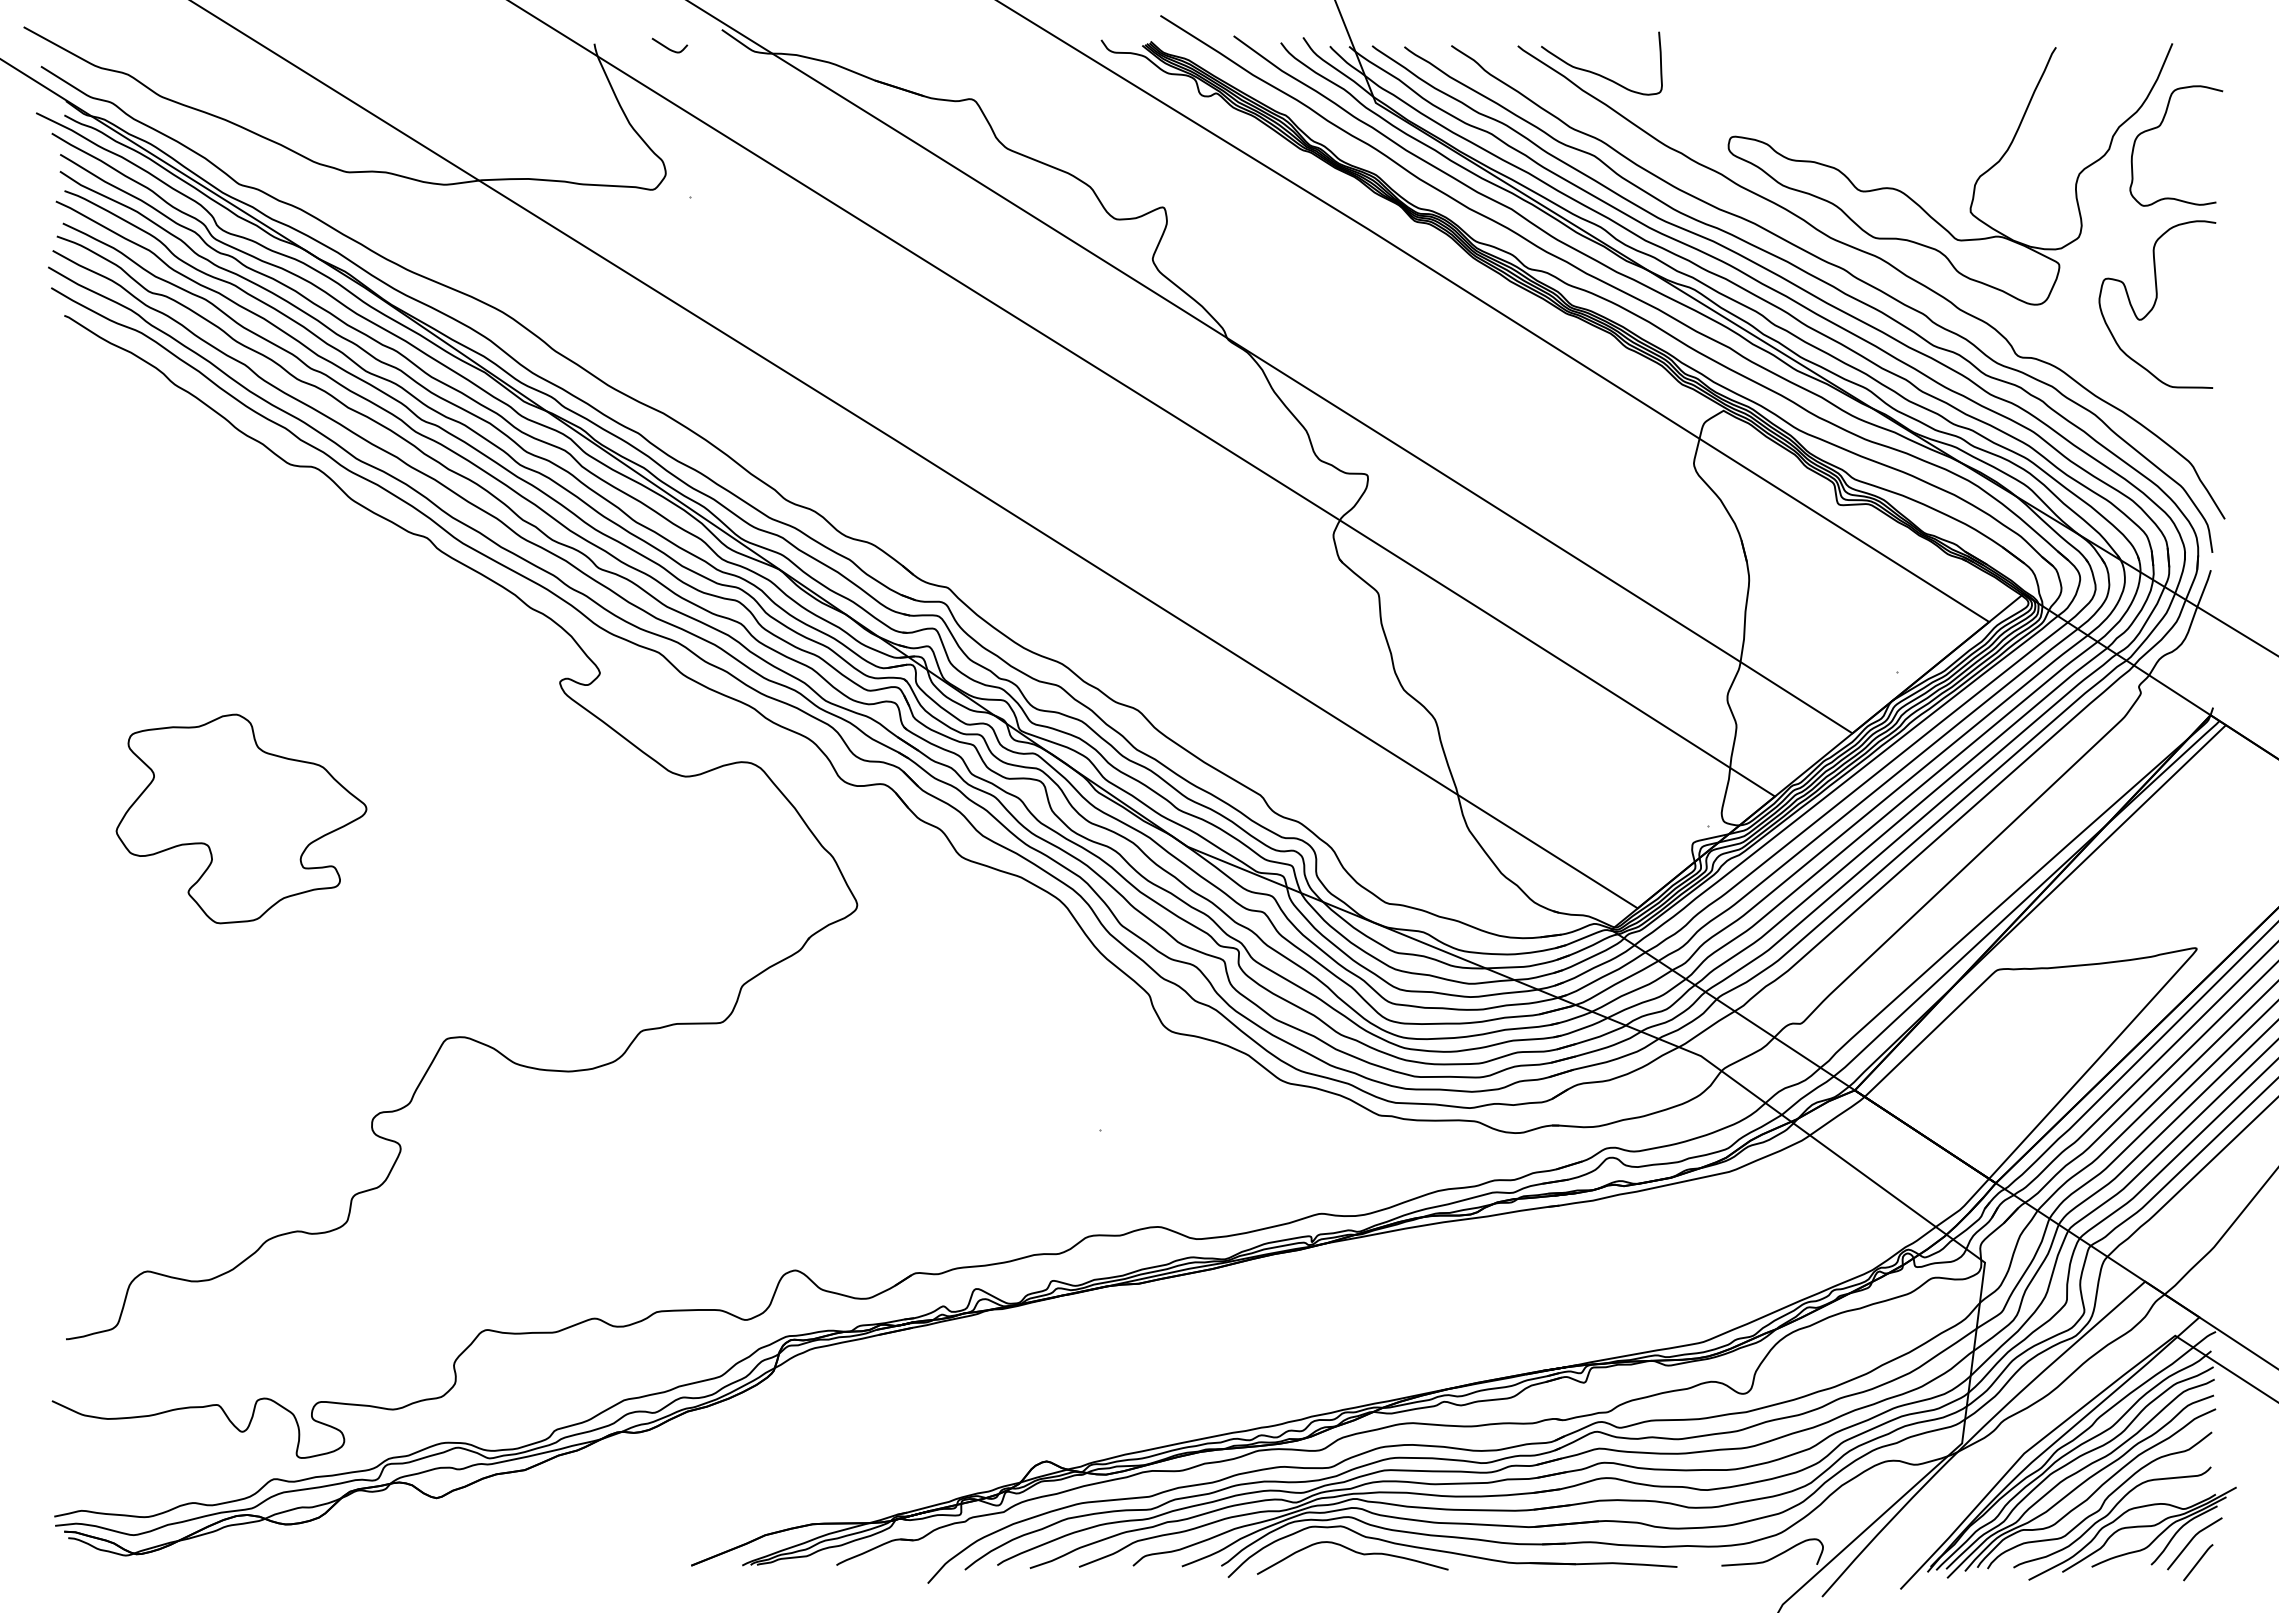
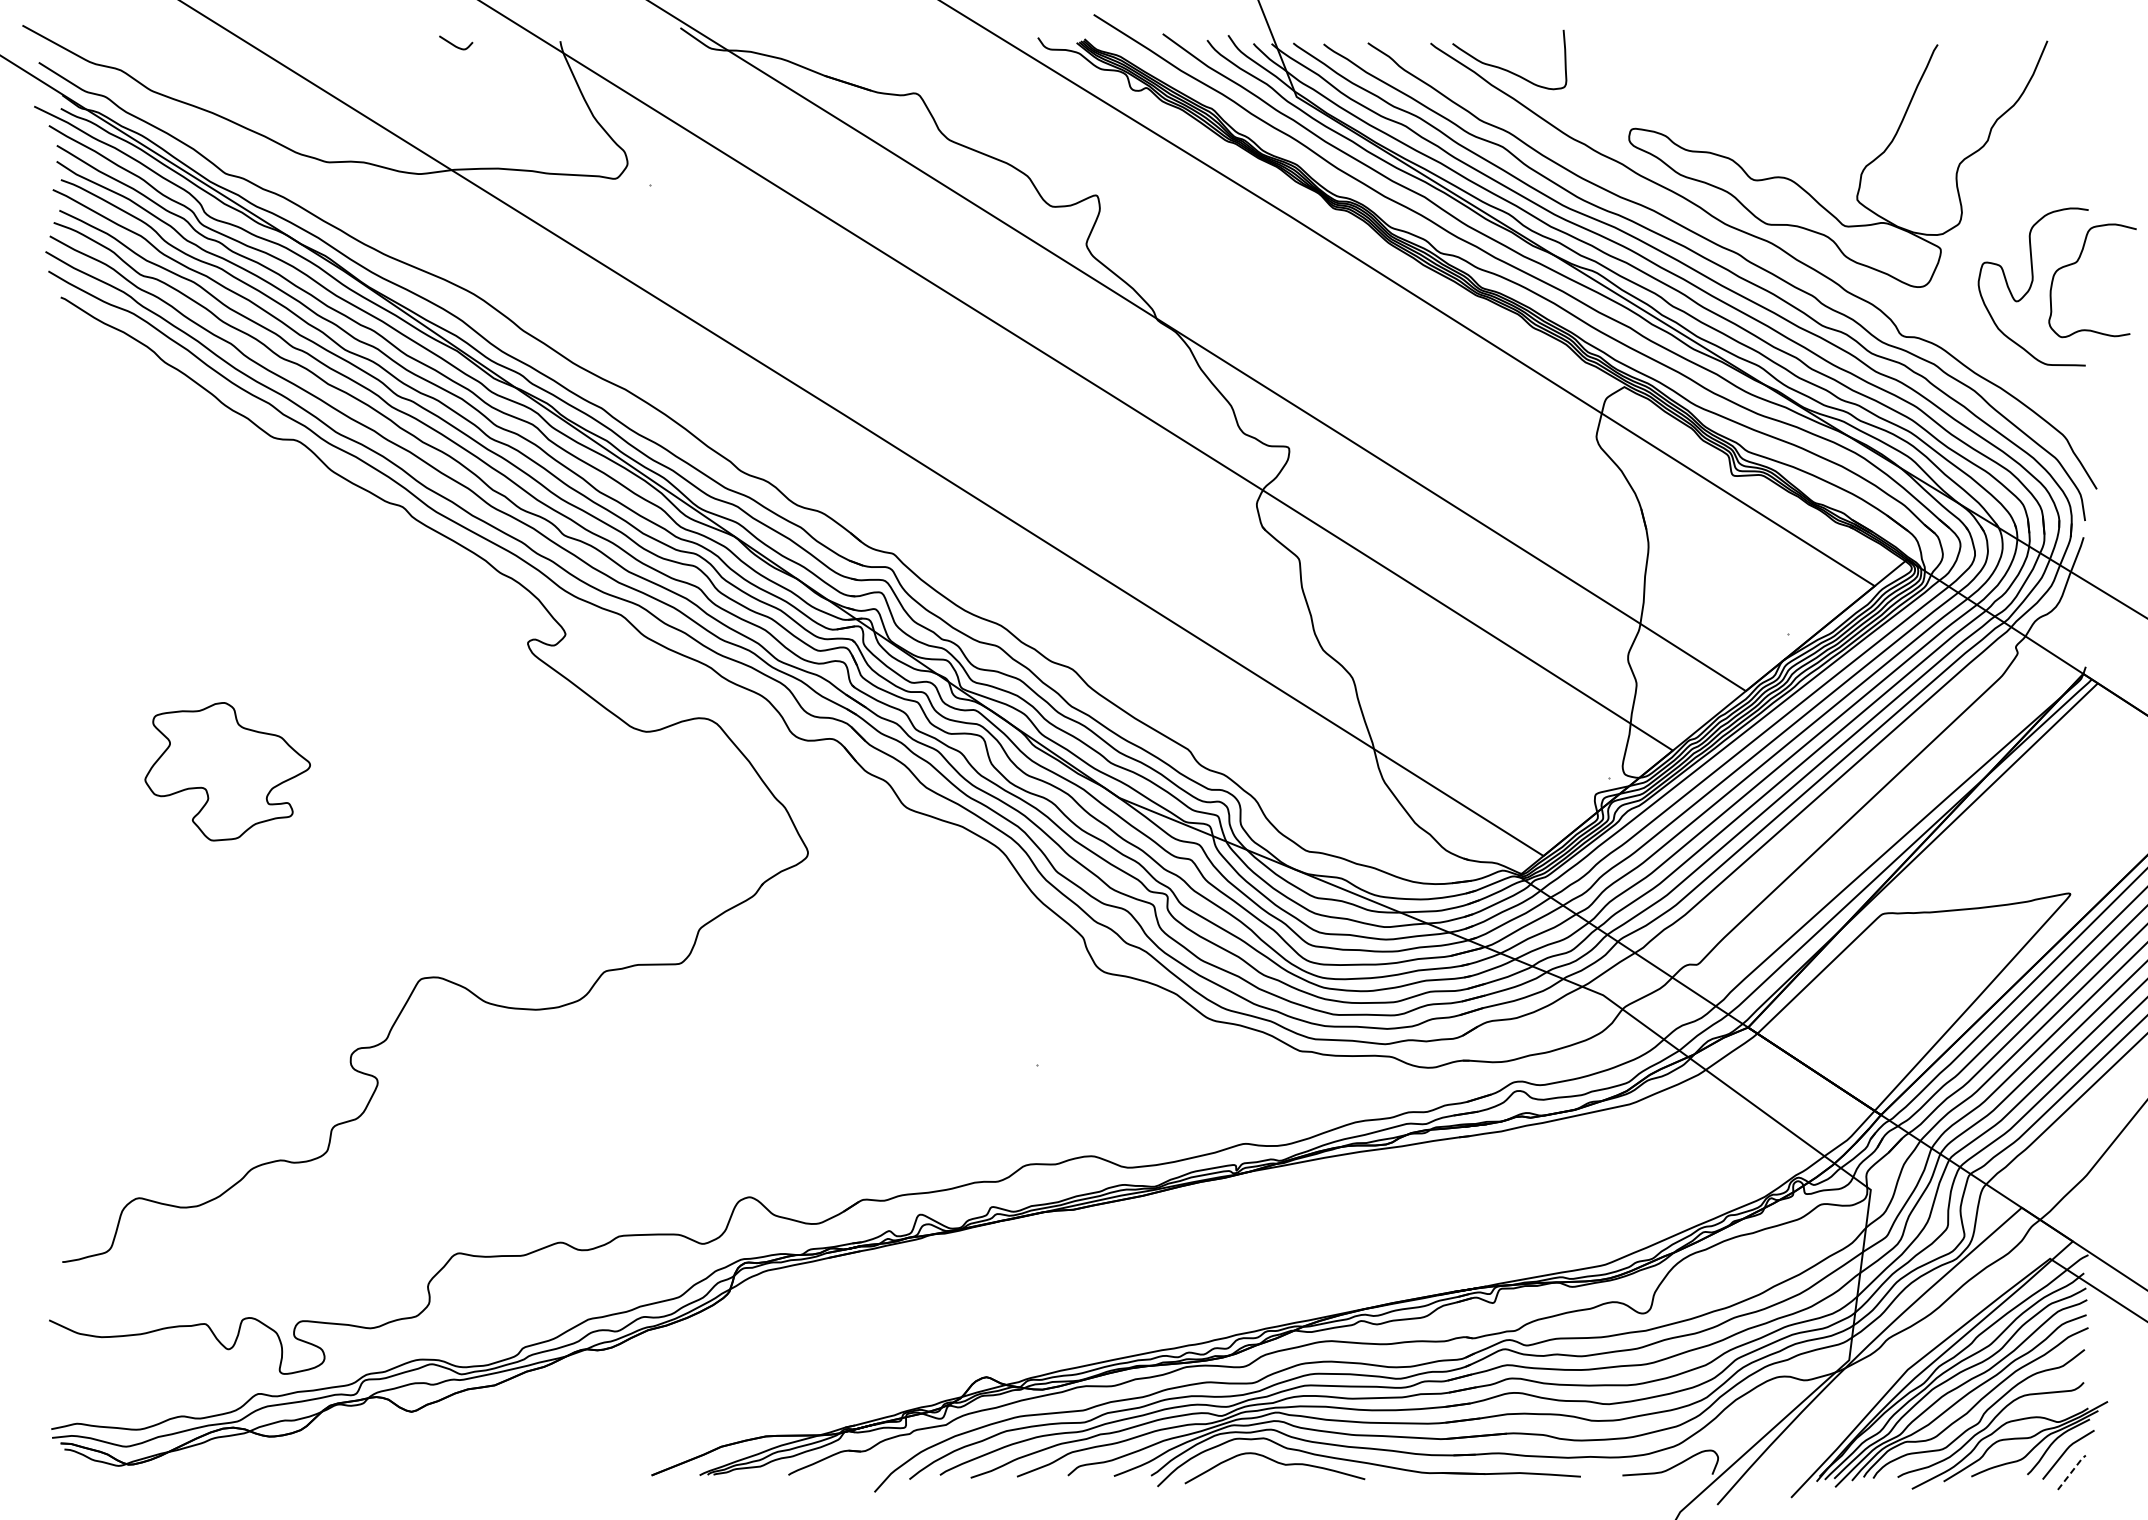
curve: (668, 47) -> (454, 44), moved
curve: (2159, 127) -> (2076, 263), moved
part: (241, 818) -> (227, 771), size x0.7
line: (2198, 1561) -> (2072, 1471), solid -> dashed

